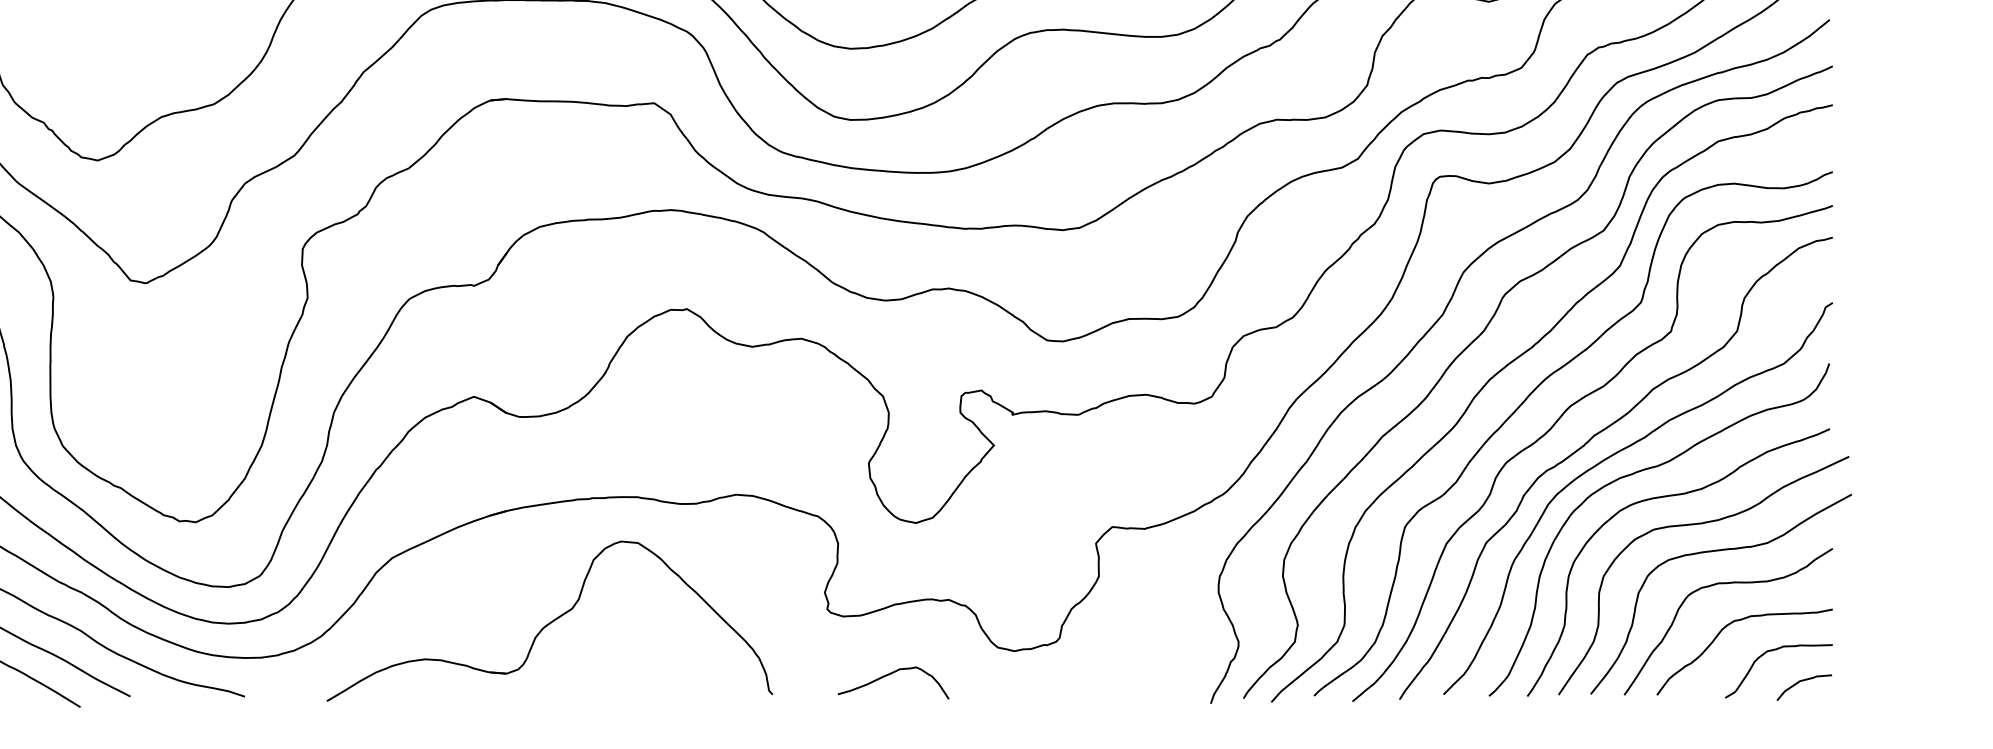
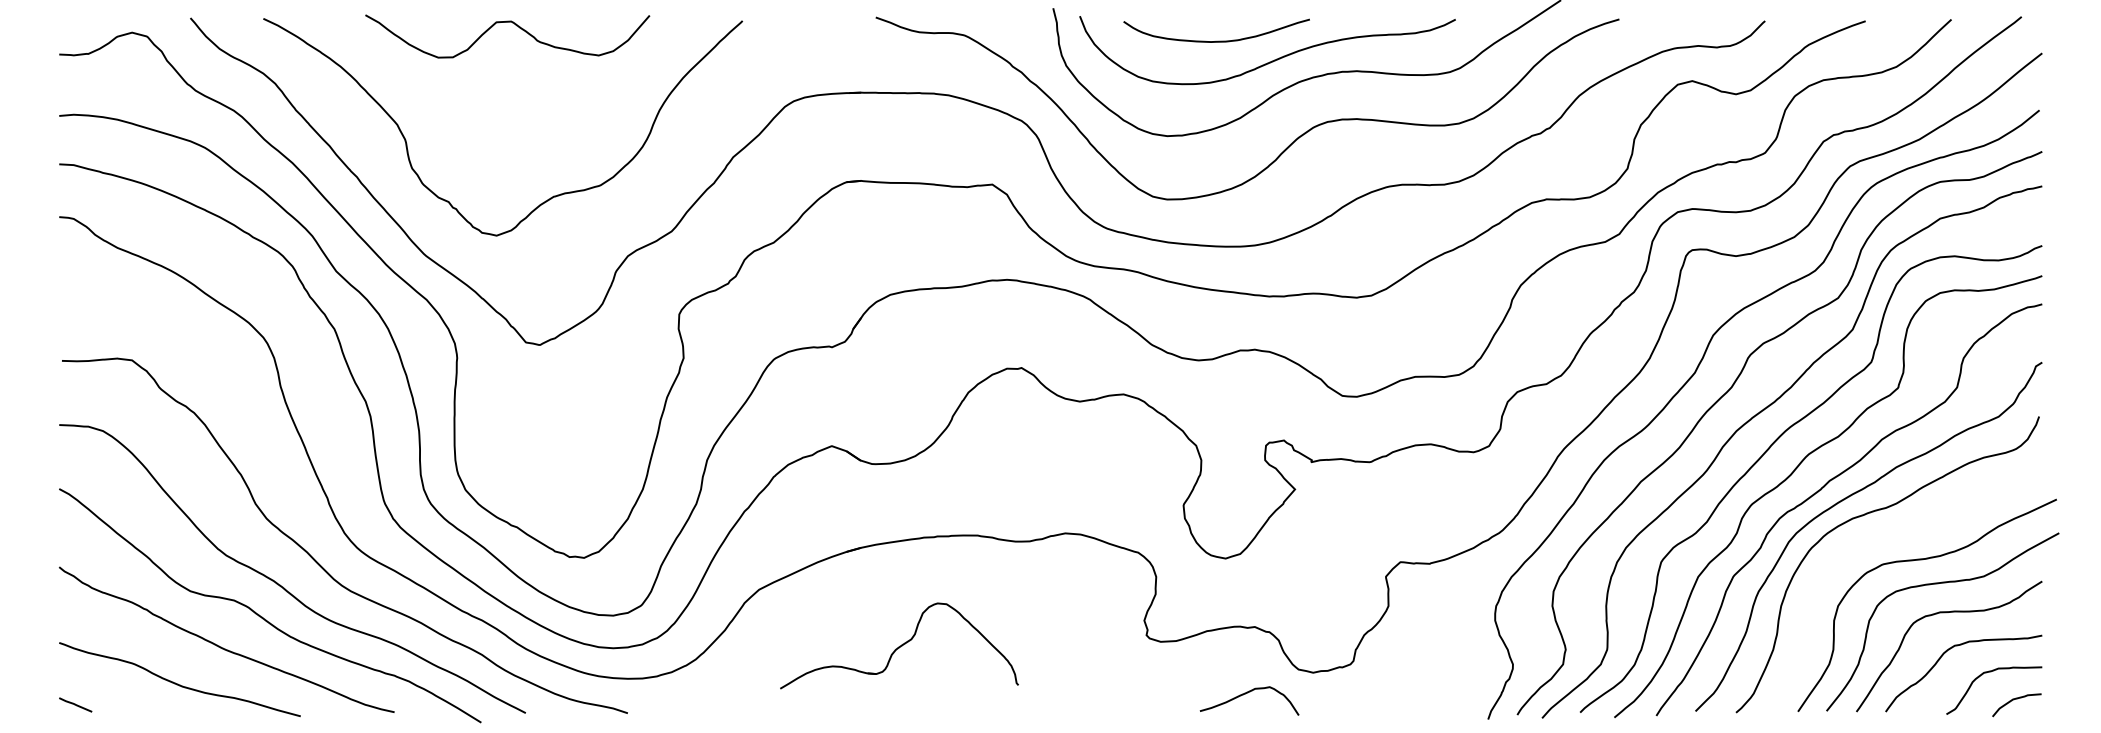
curve: (1670, 497) -> (1897, 535), removed
part: (549, 620) -> (899, 645), size x0.6
curve: (888, 675) -> (1245, 694), moved

